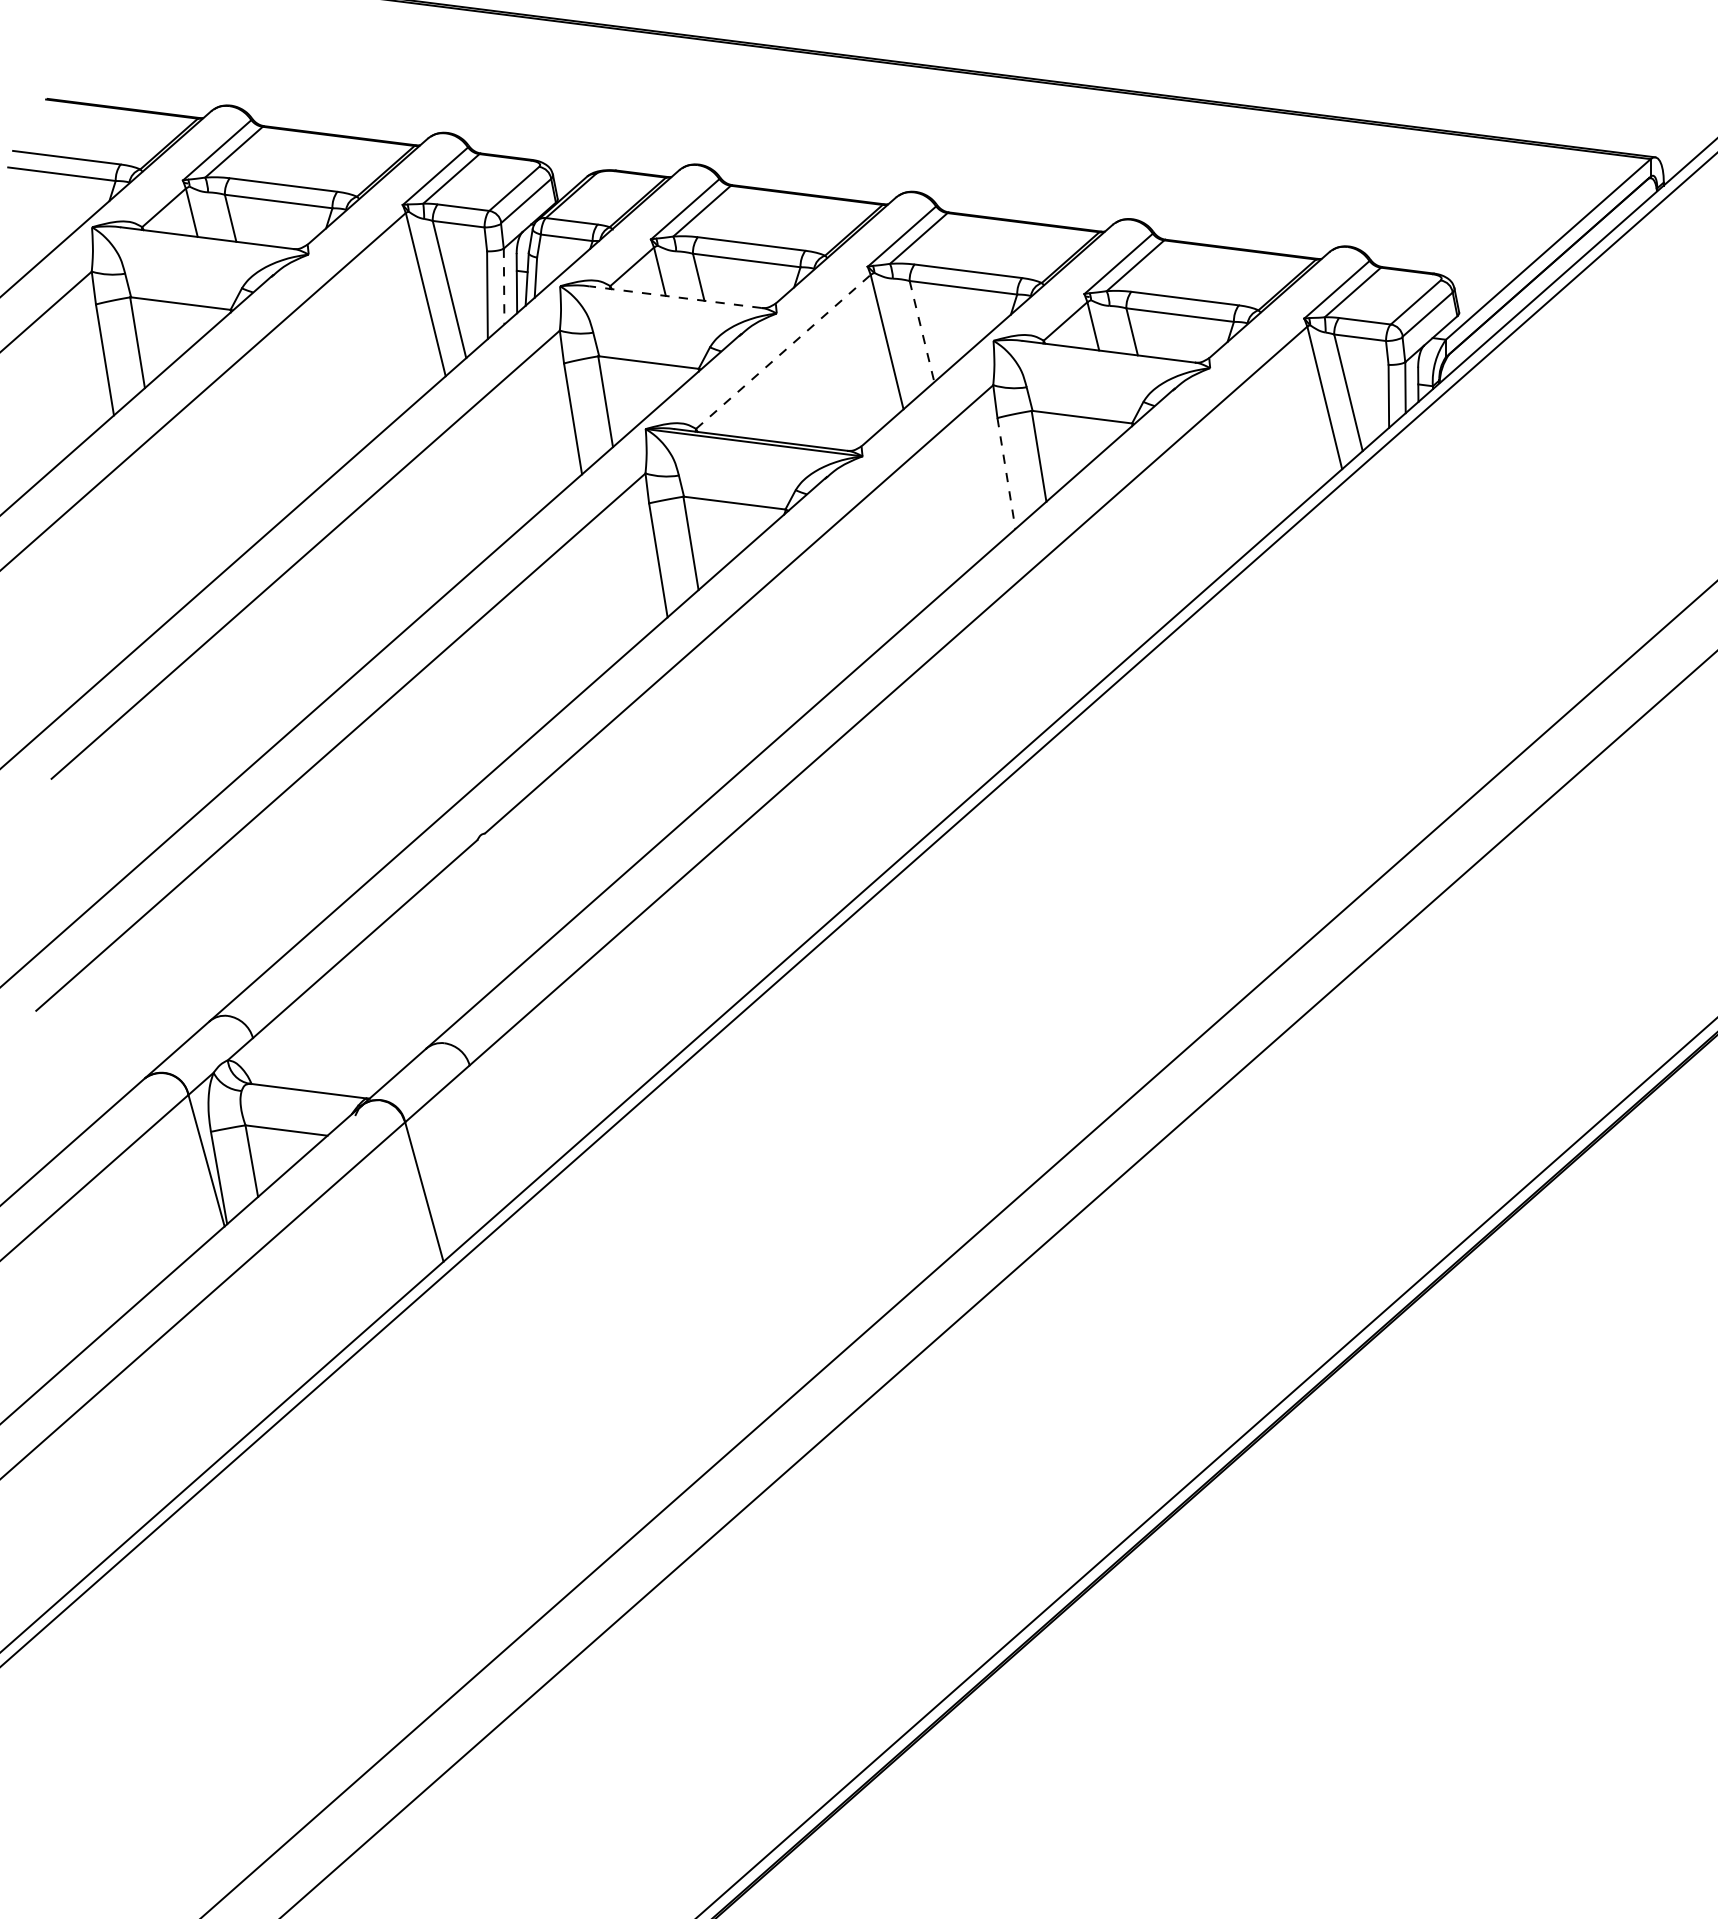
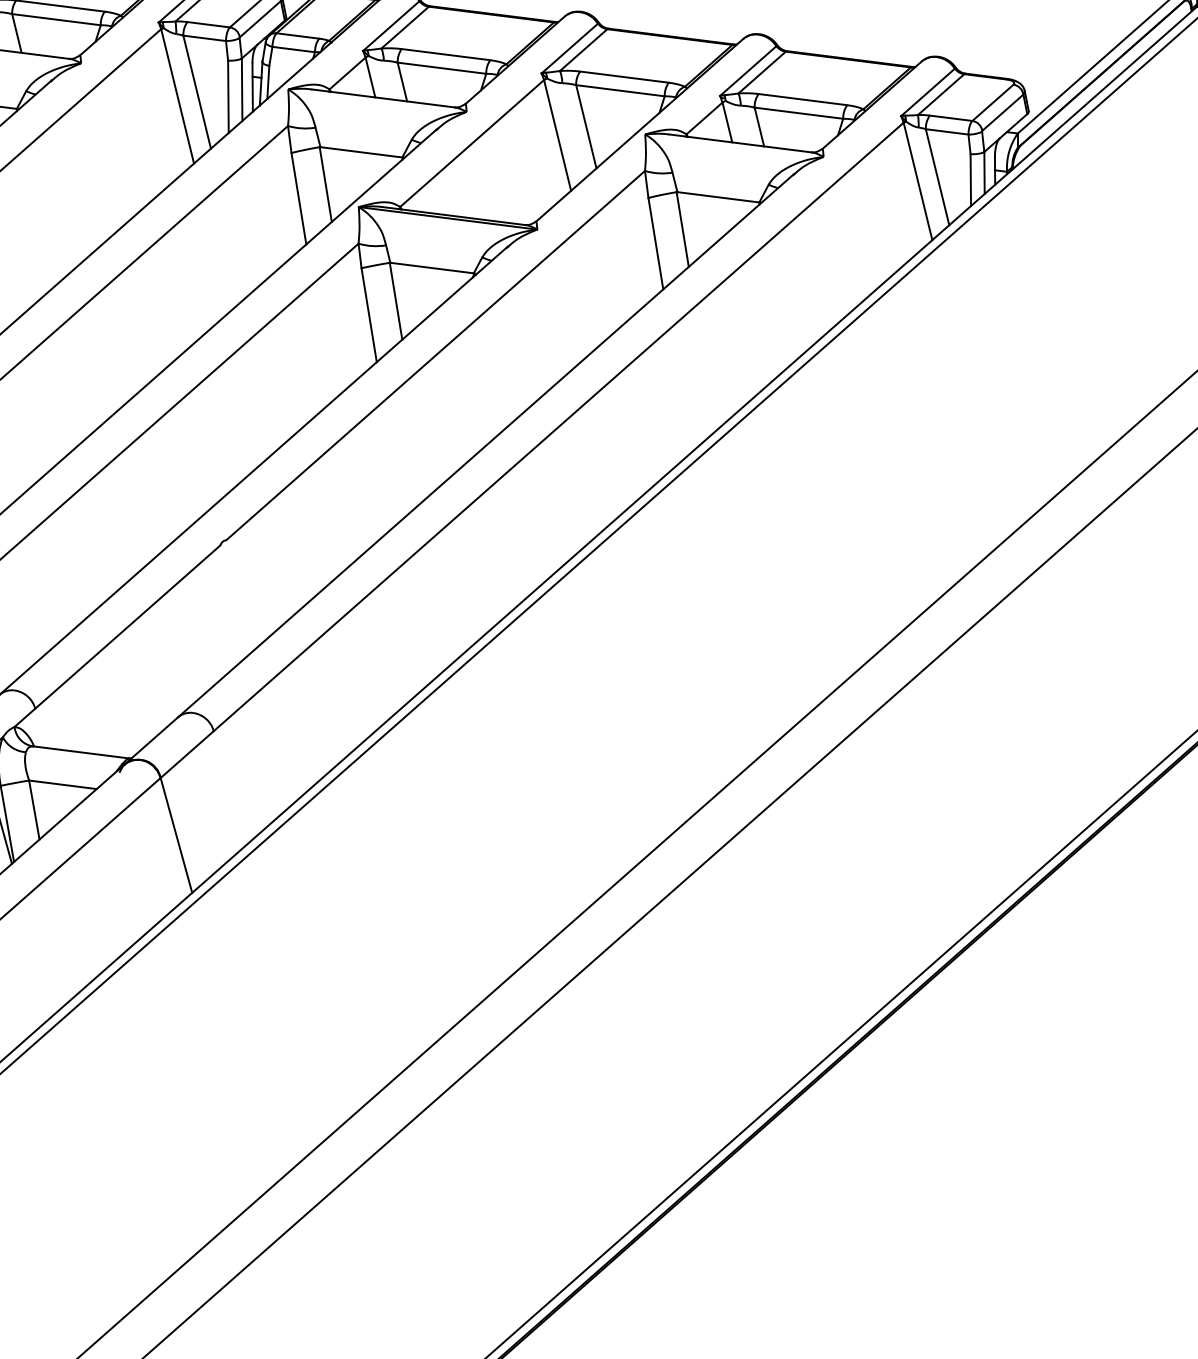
line: (504, 286) -> (242, 89), dashed -> solid
line: (675, 297) -> (383, 98), dashed -> solid
line: (922, 332) -> (586, 127), dashed -> solid
line: (783, 351) -> (472, 143), dashed -> solid
line: (1006, 474) -> (655, 244), dashed -> solid

